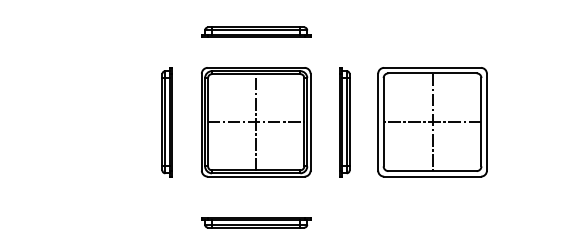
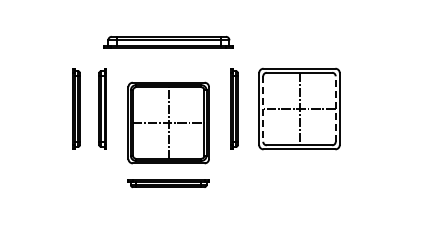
part: (255, 31) -> (168, 41), size x1.6
part: (131, 121) -> (76, 108), added
part: (255, 121) -> (168, 122), moved
line: (384, 122) -> (263, 109), solid -> dashed
line: (481, 122) -> (335, 109), solid -> dashed

